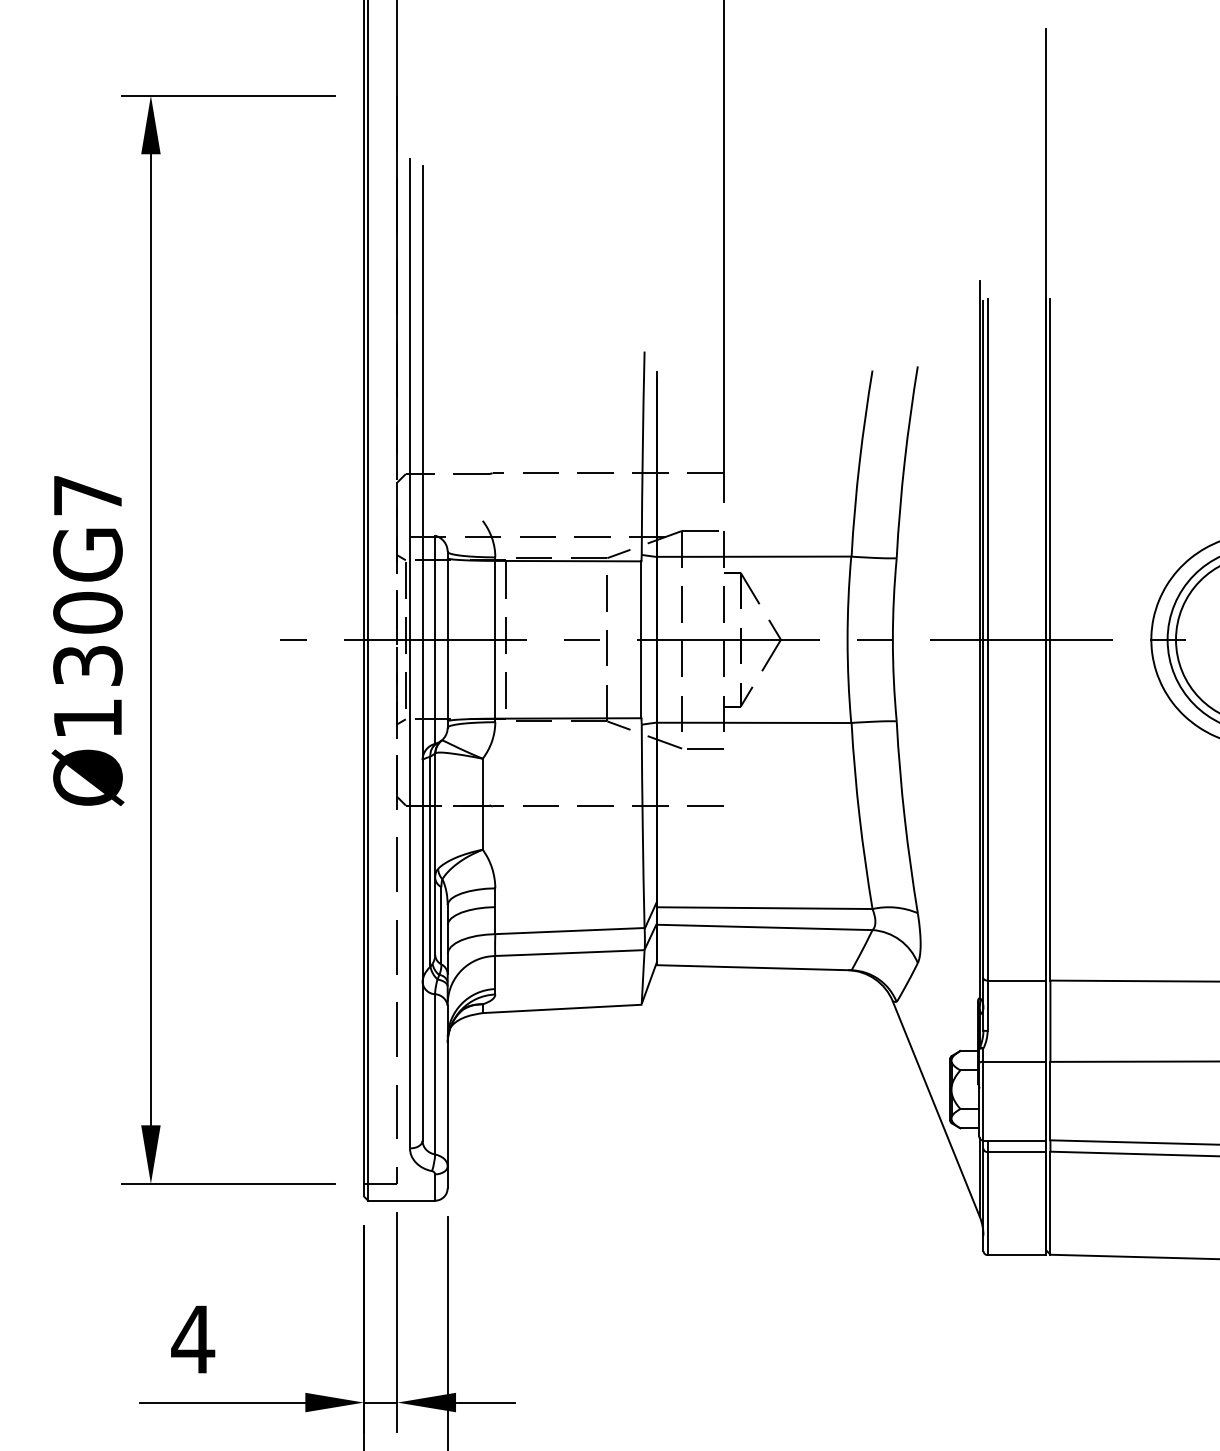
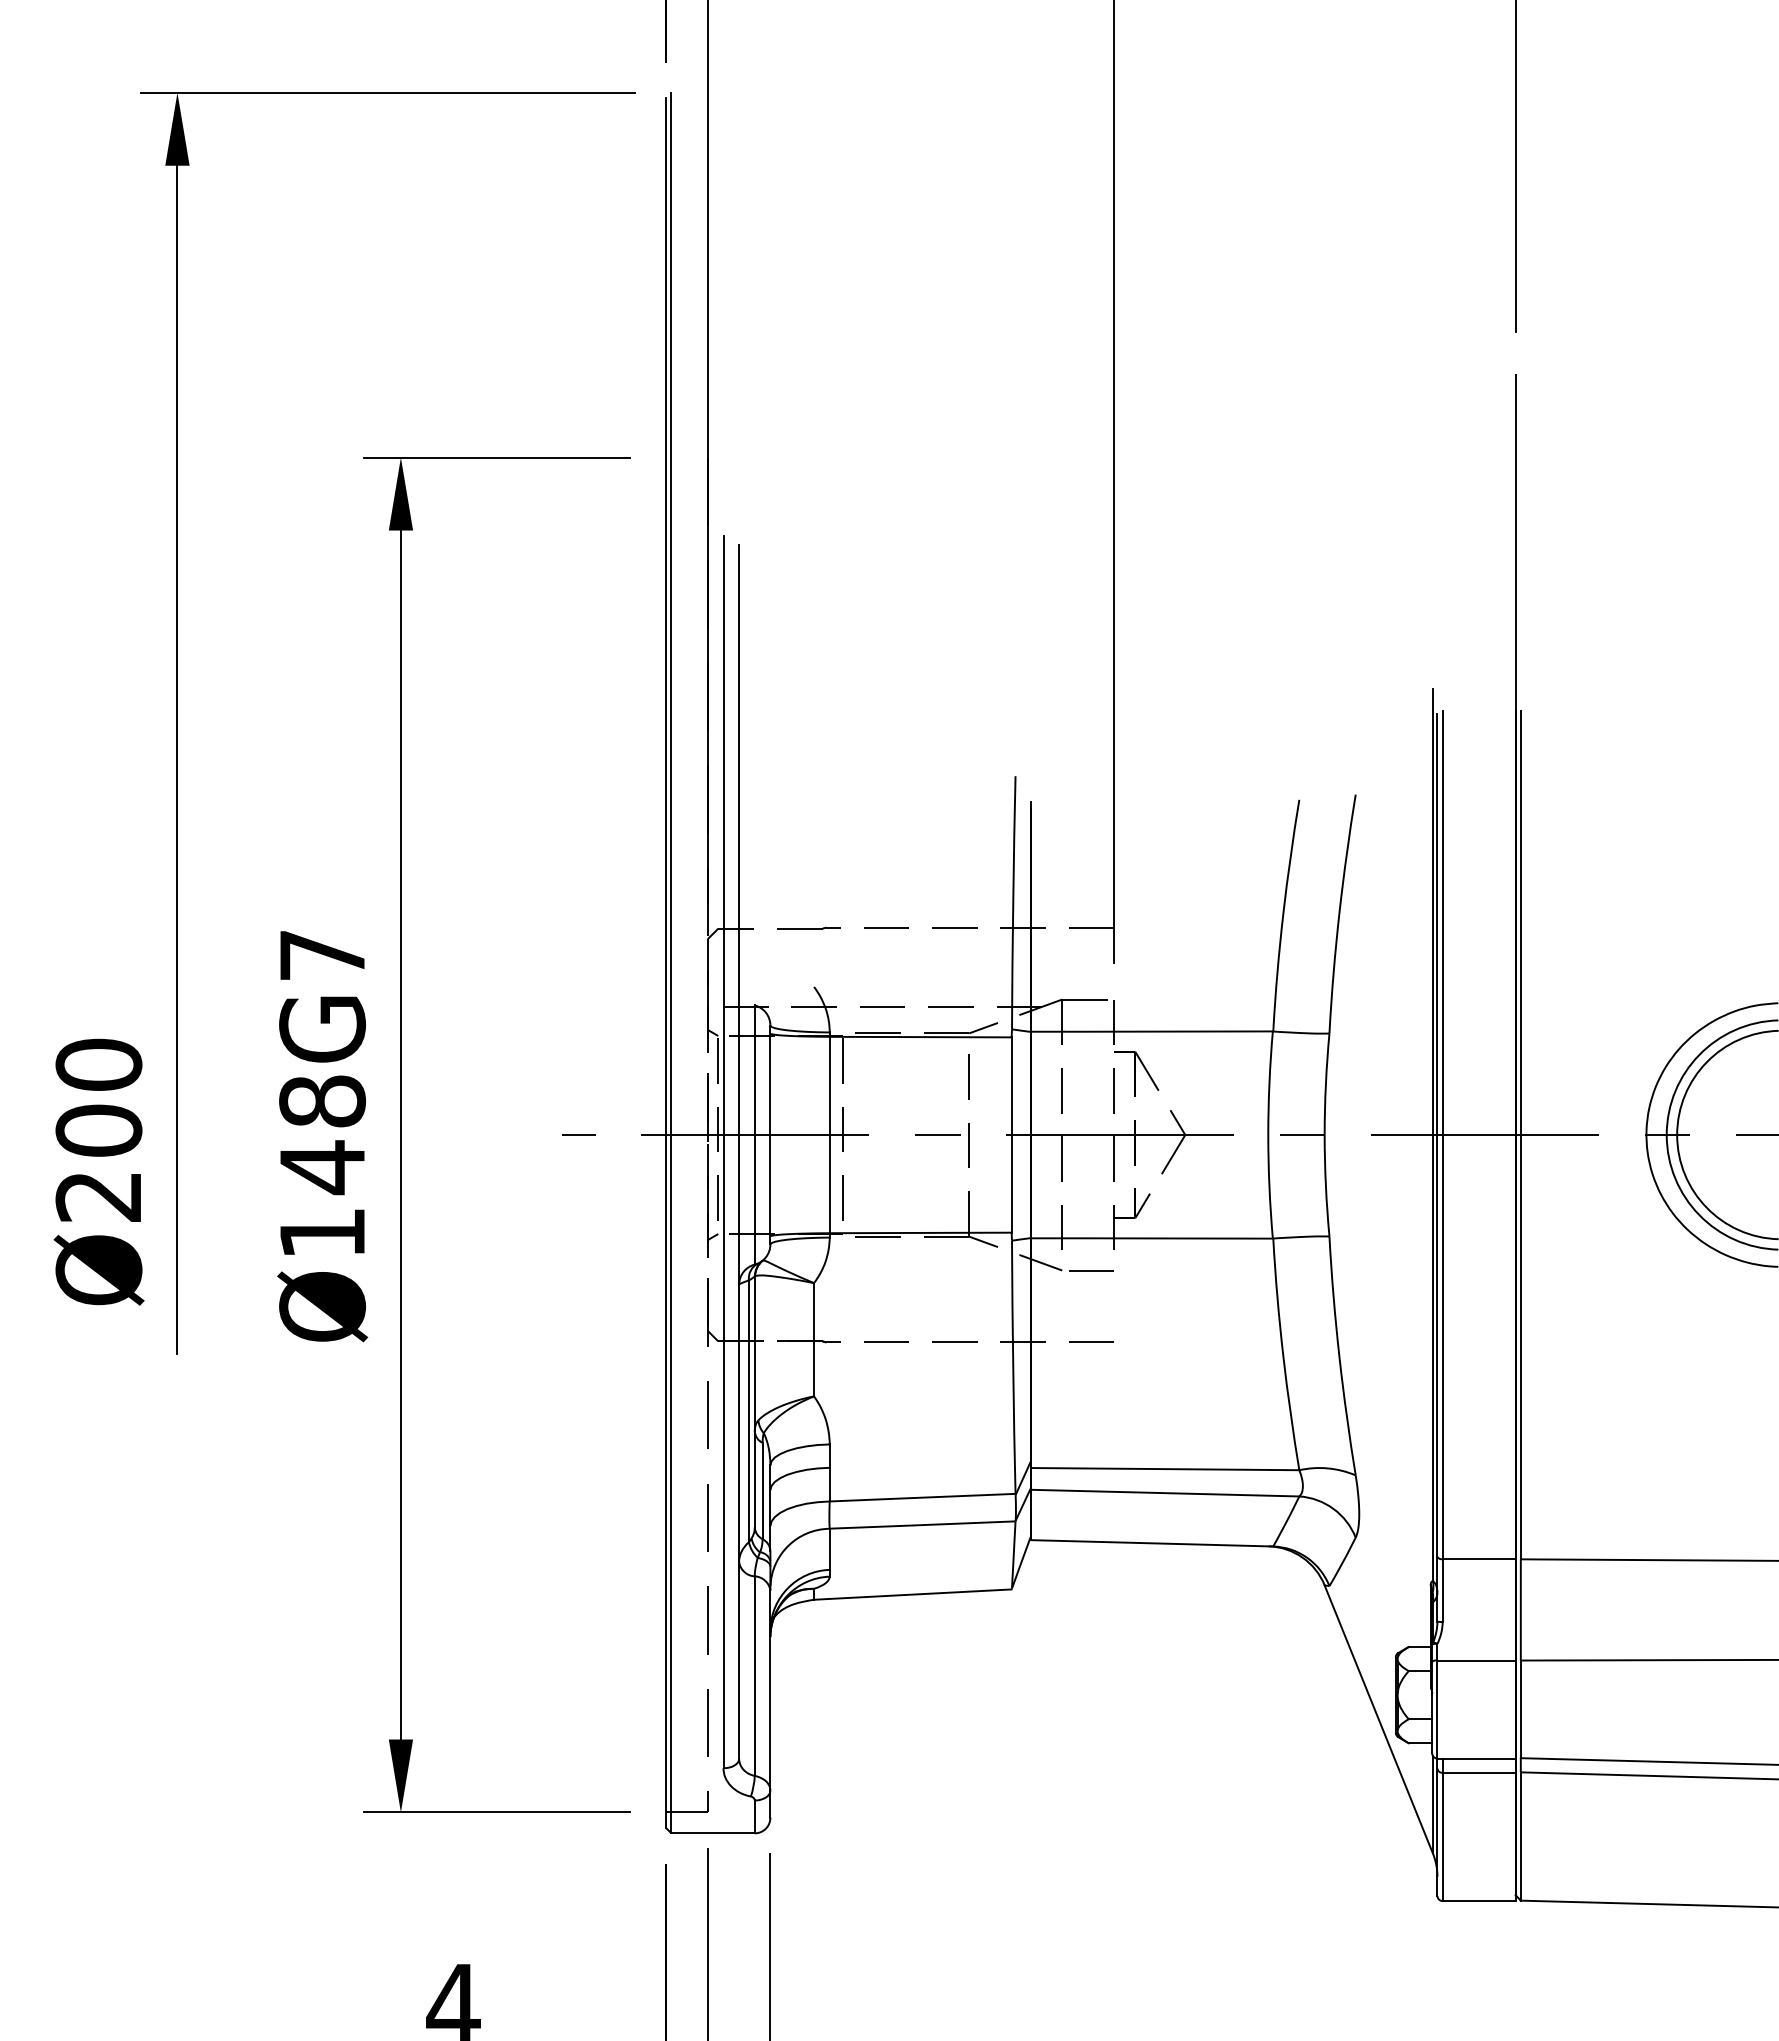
text: (87, 640) -> (322, 1135), Ø130G7 -> Ø148G7

